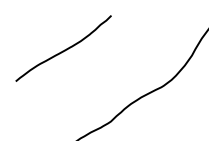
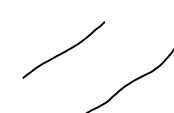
curve: (64, 49) -> (64, 50), moved

